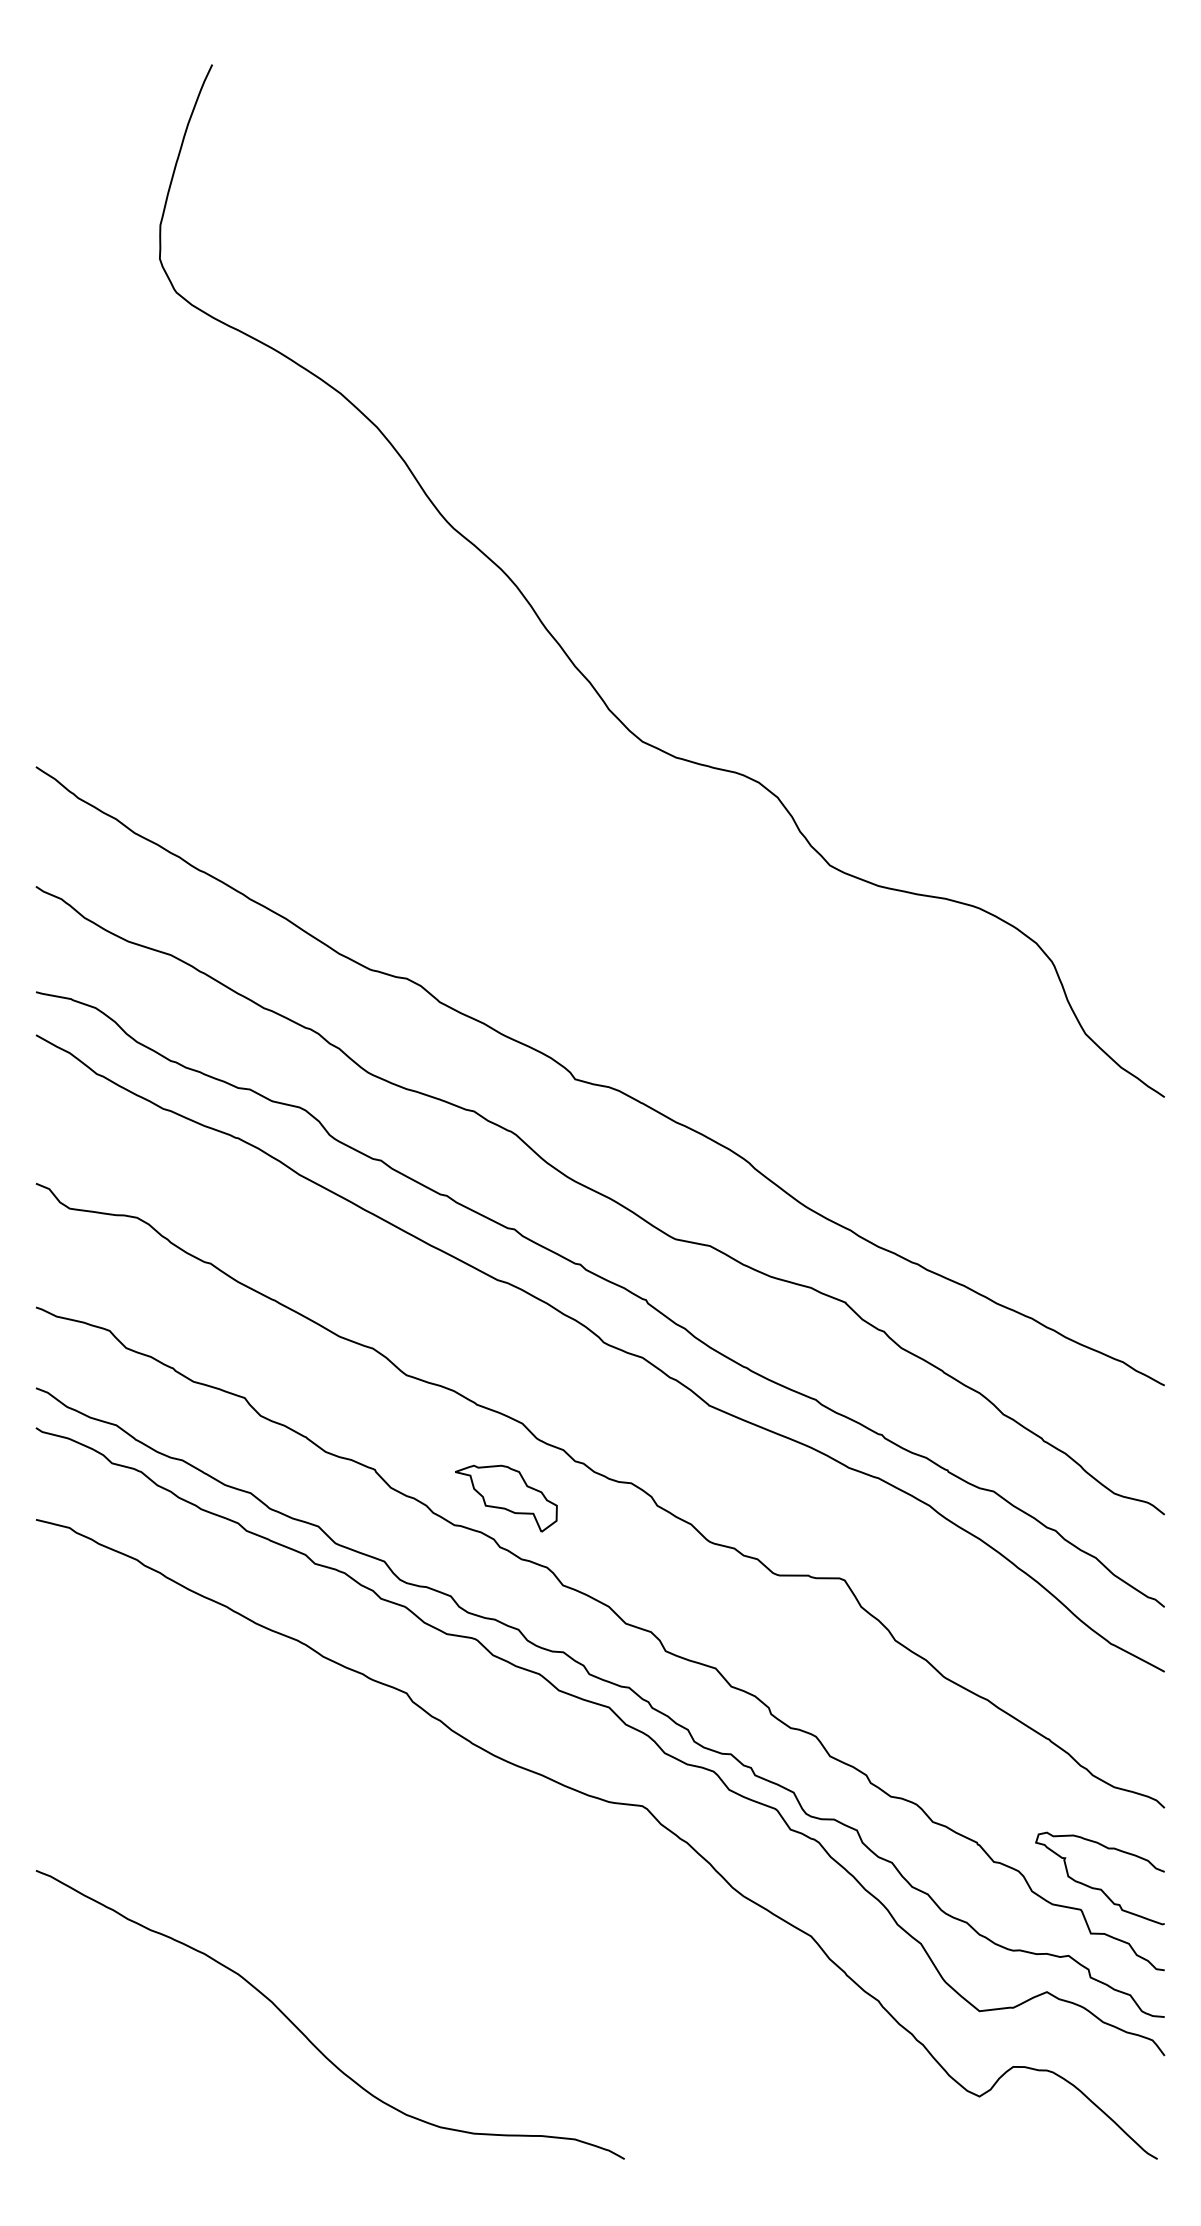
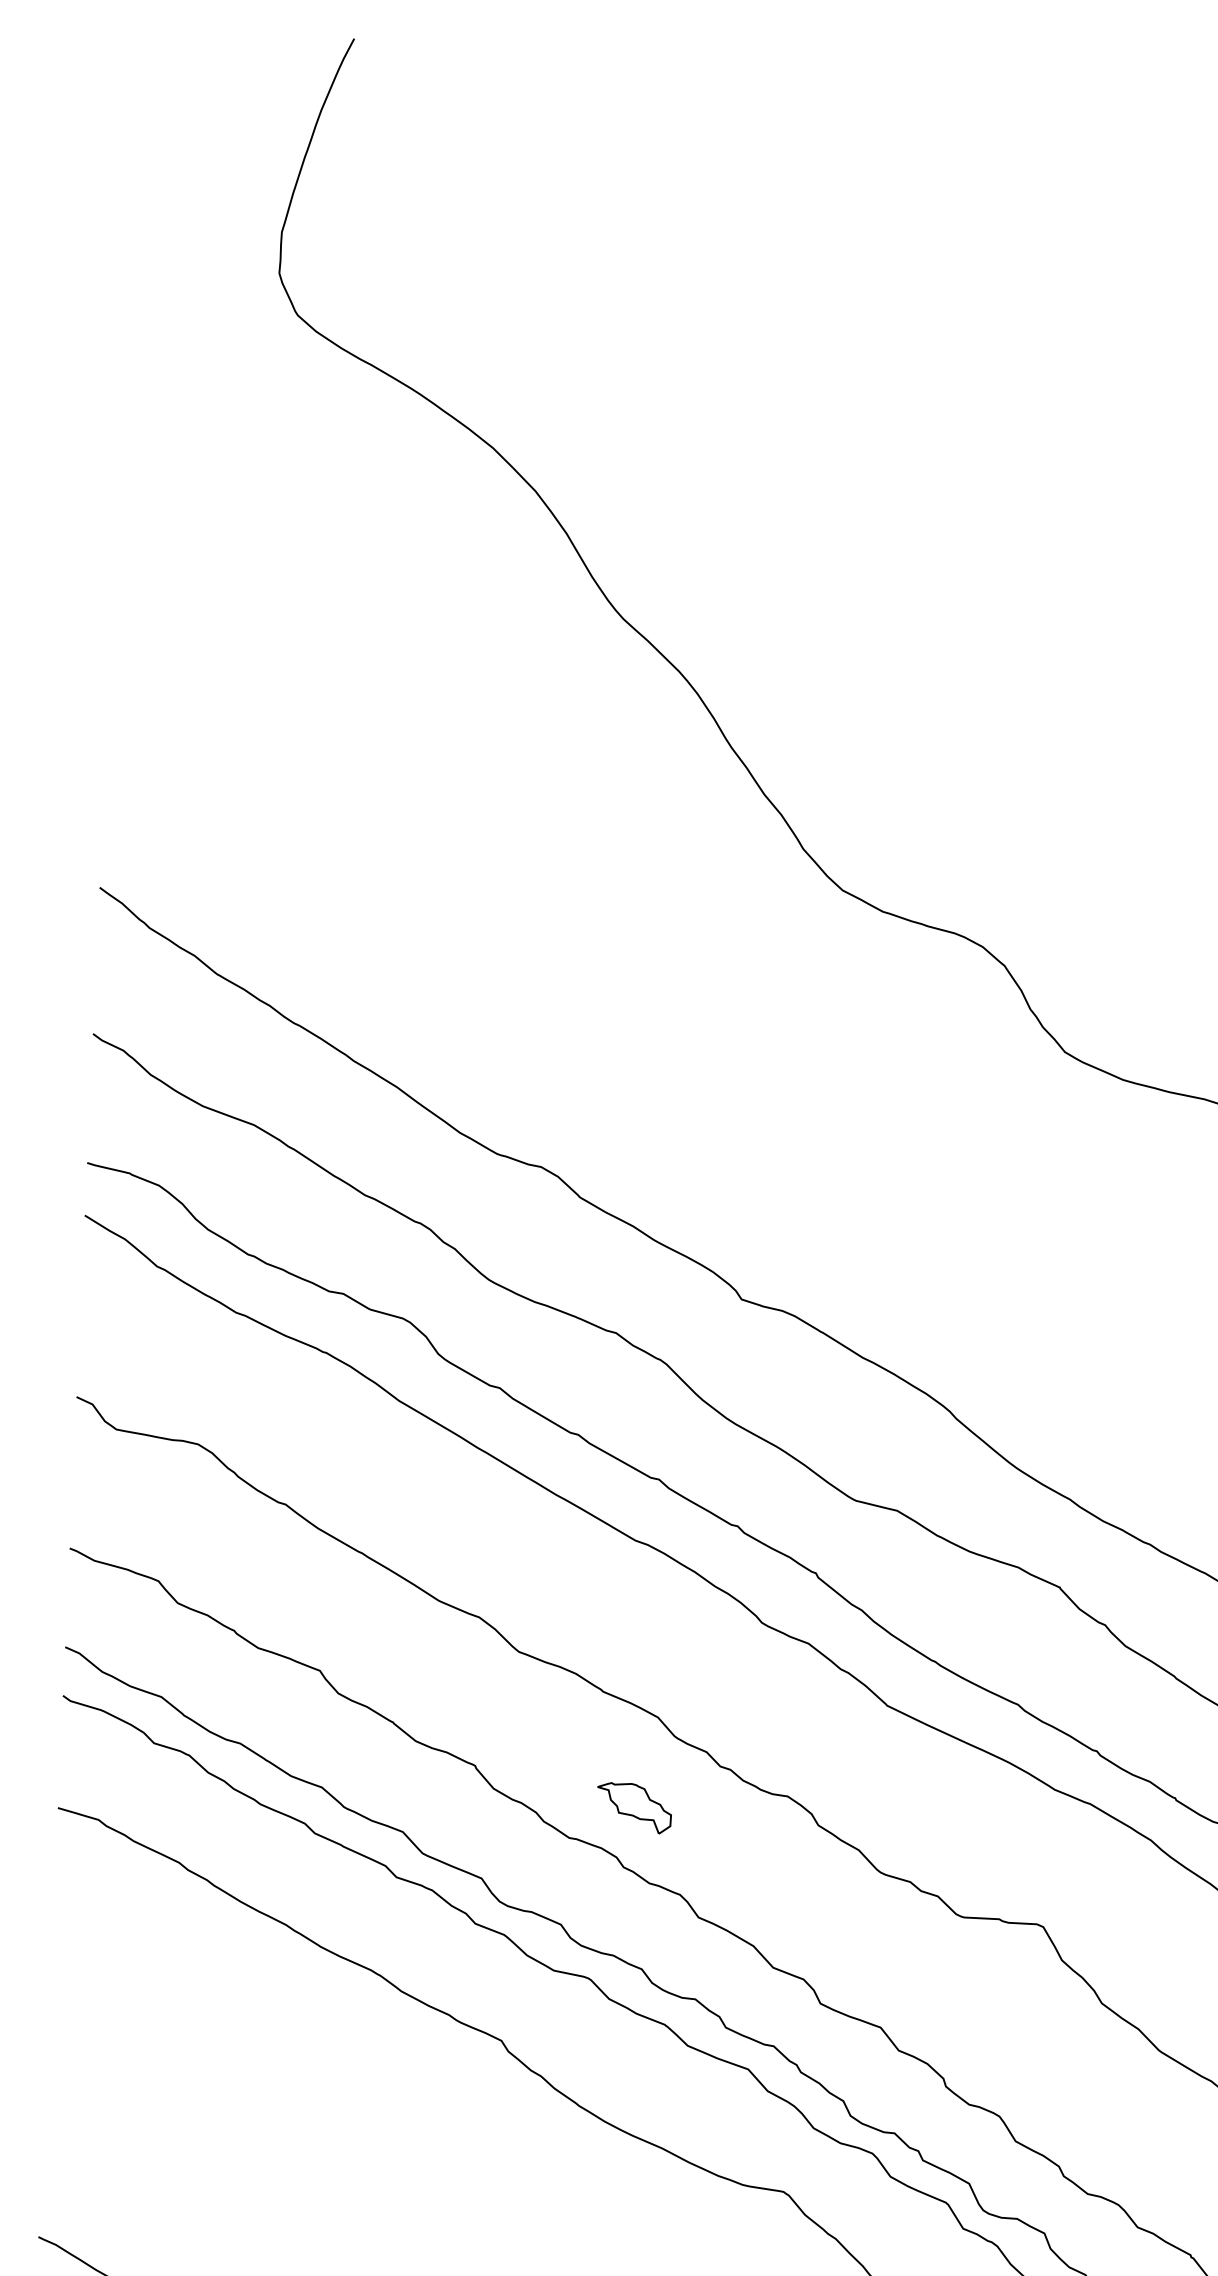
part: (506, 1498) -> (634, 1808), size x0.6

